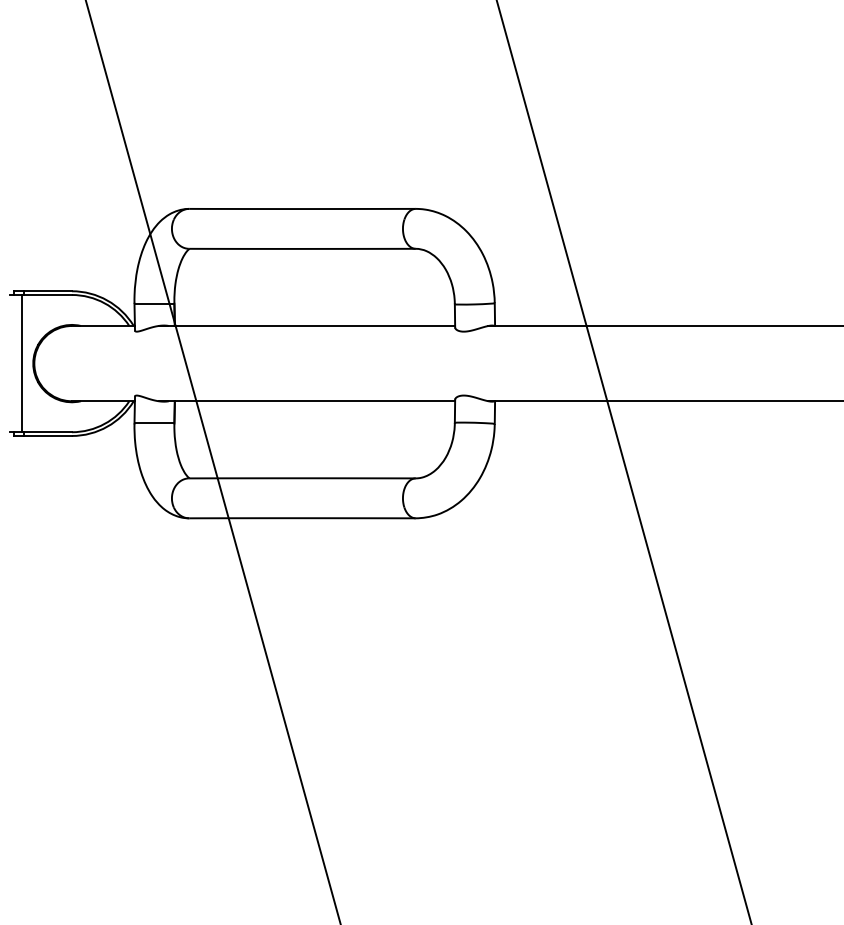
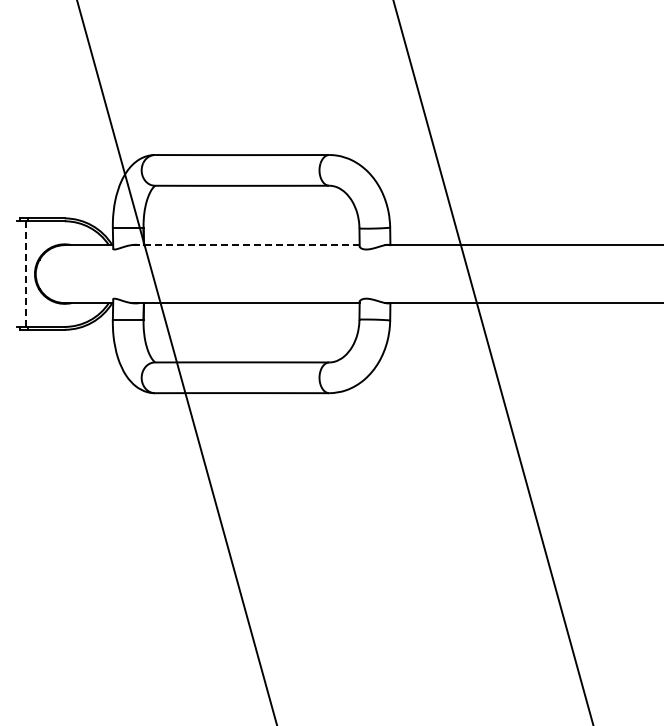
line: (306, 326) -> (245, 245), solid -> dashed
line: (22, 364) -> (26, 274), solid -> dashed

